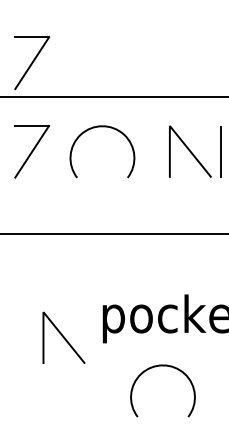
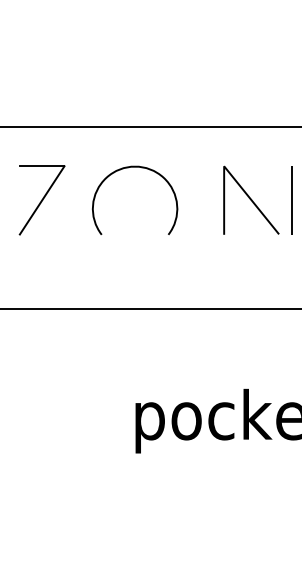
part: (31, 63) -> (41, 83), removed
line: (64, 337) -> (84, 445), removed
arc: (158, 366) -> (208, 484), removed

